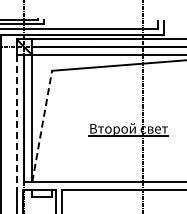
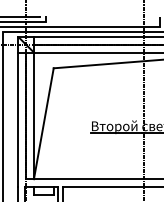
line: (16, 122) -> (18, 119), dashed -> solid
line: (42, 125) -> (44, 122), dashed -> solid

